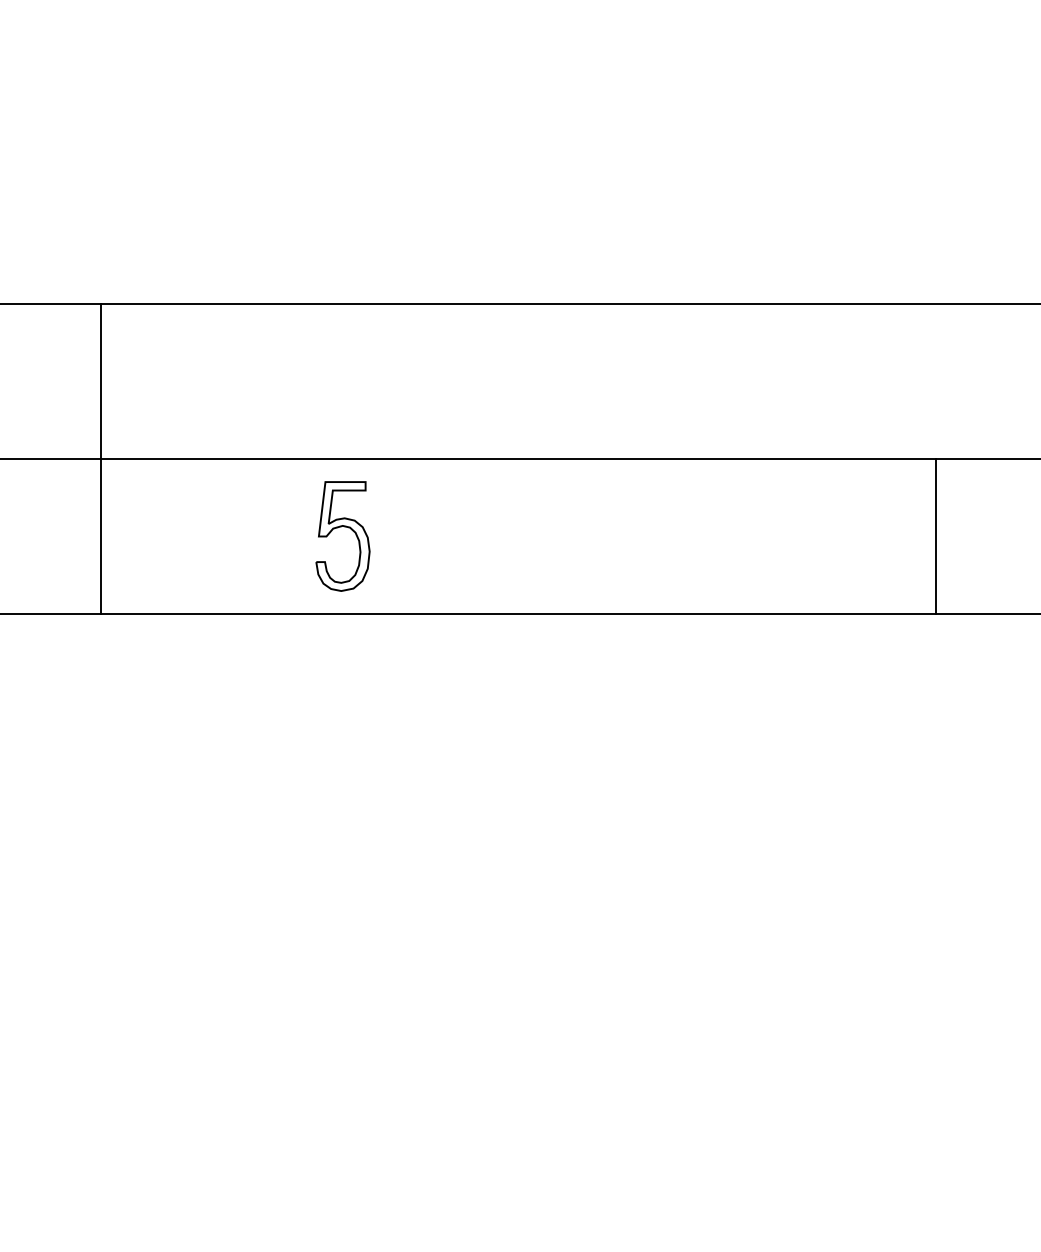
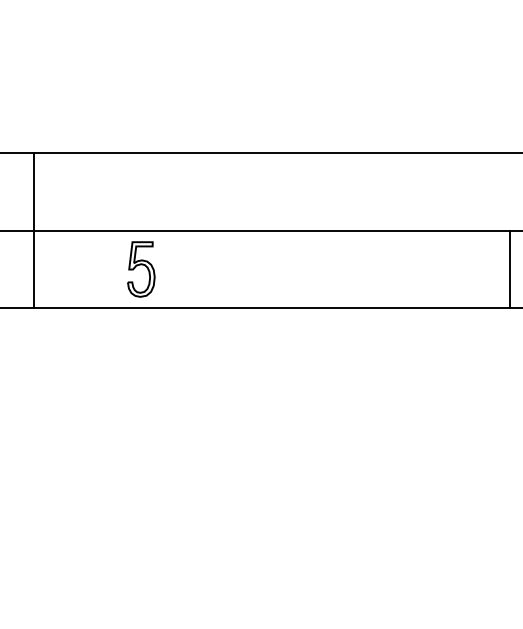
line: (100, 458) -> (33, 230), moved
part: (343, 536) -> (141, 269), moved
line: (936, 536) -> (510, 269), moved

